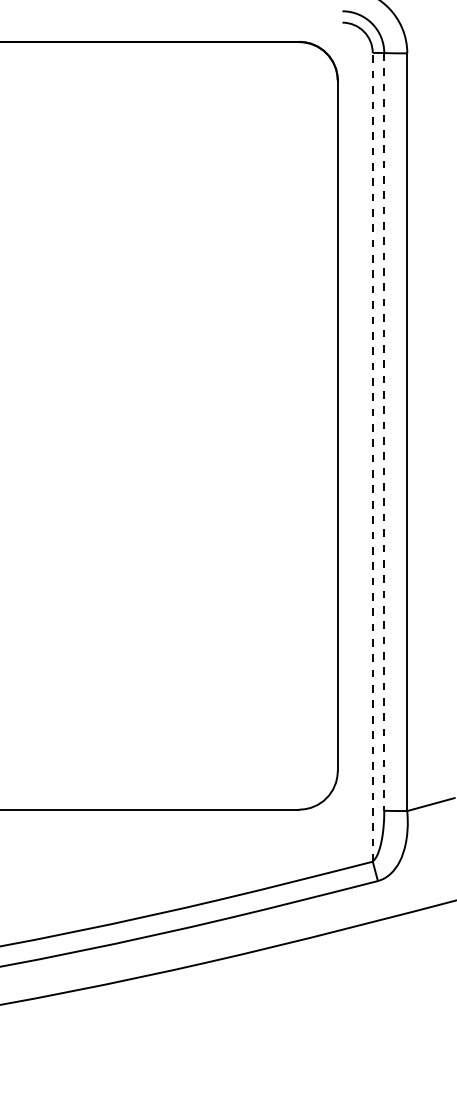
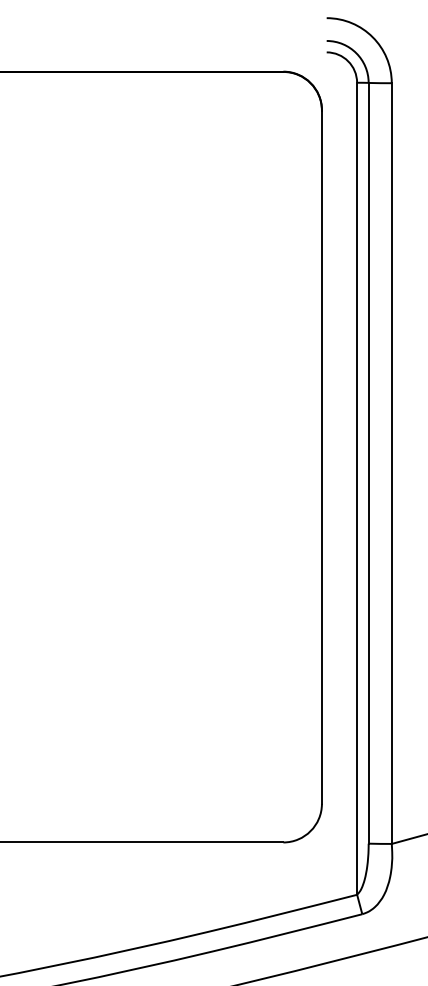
line: (384, 431) -> (368, 462), dashed -> solid
line: (372, 456) -> (356, 487), dashed -> solid

